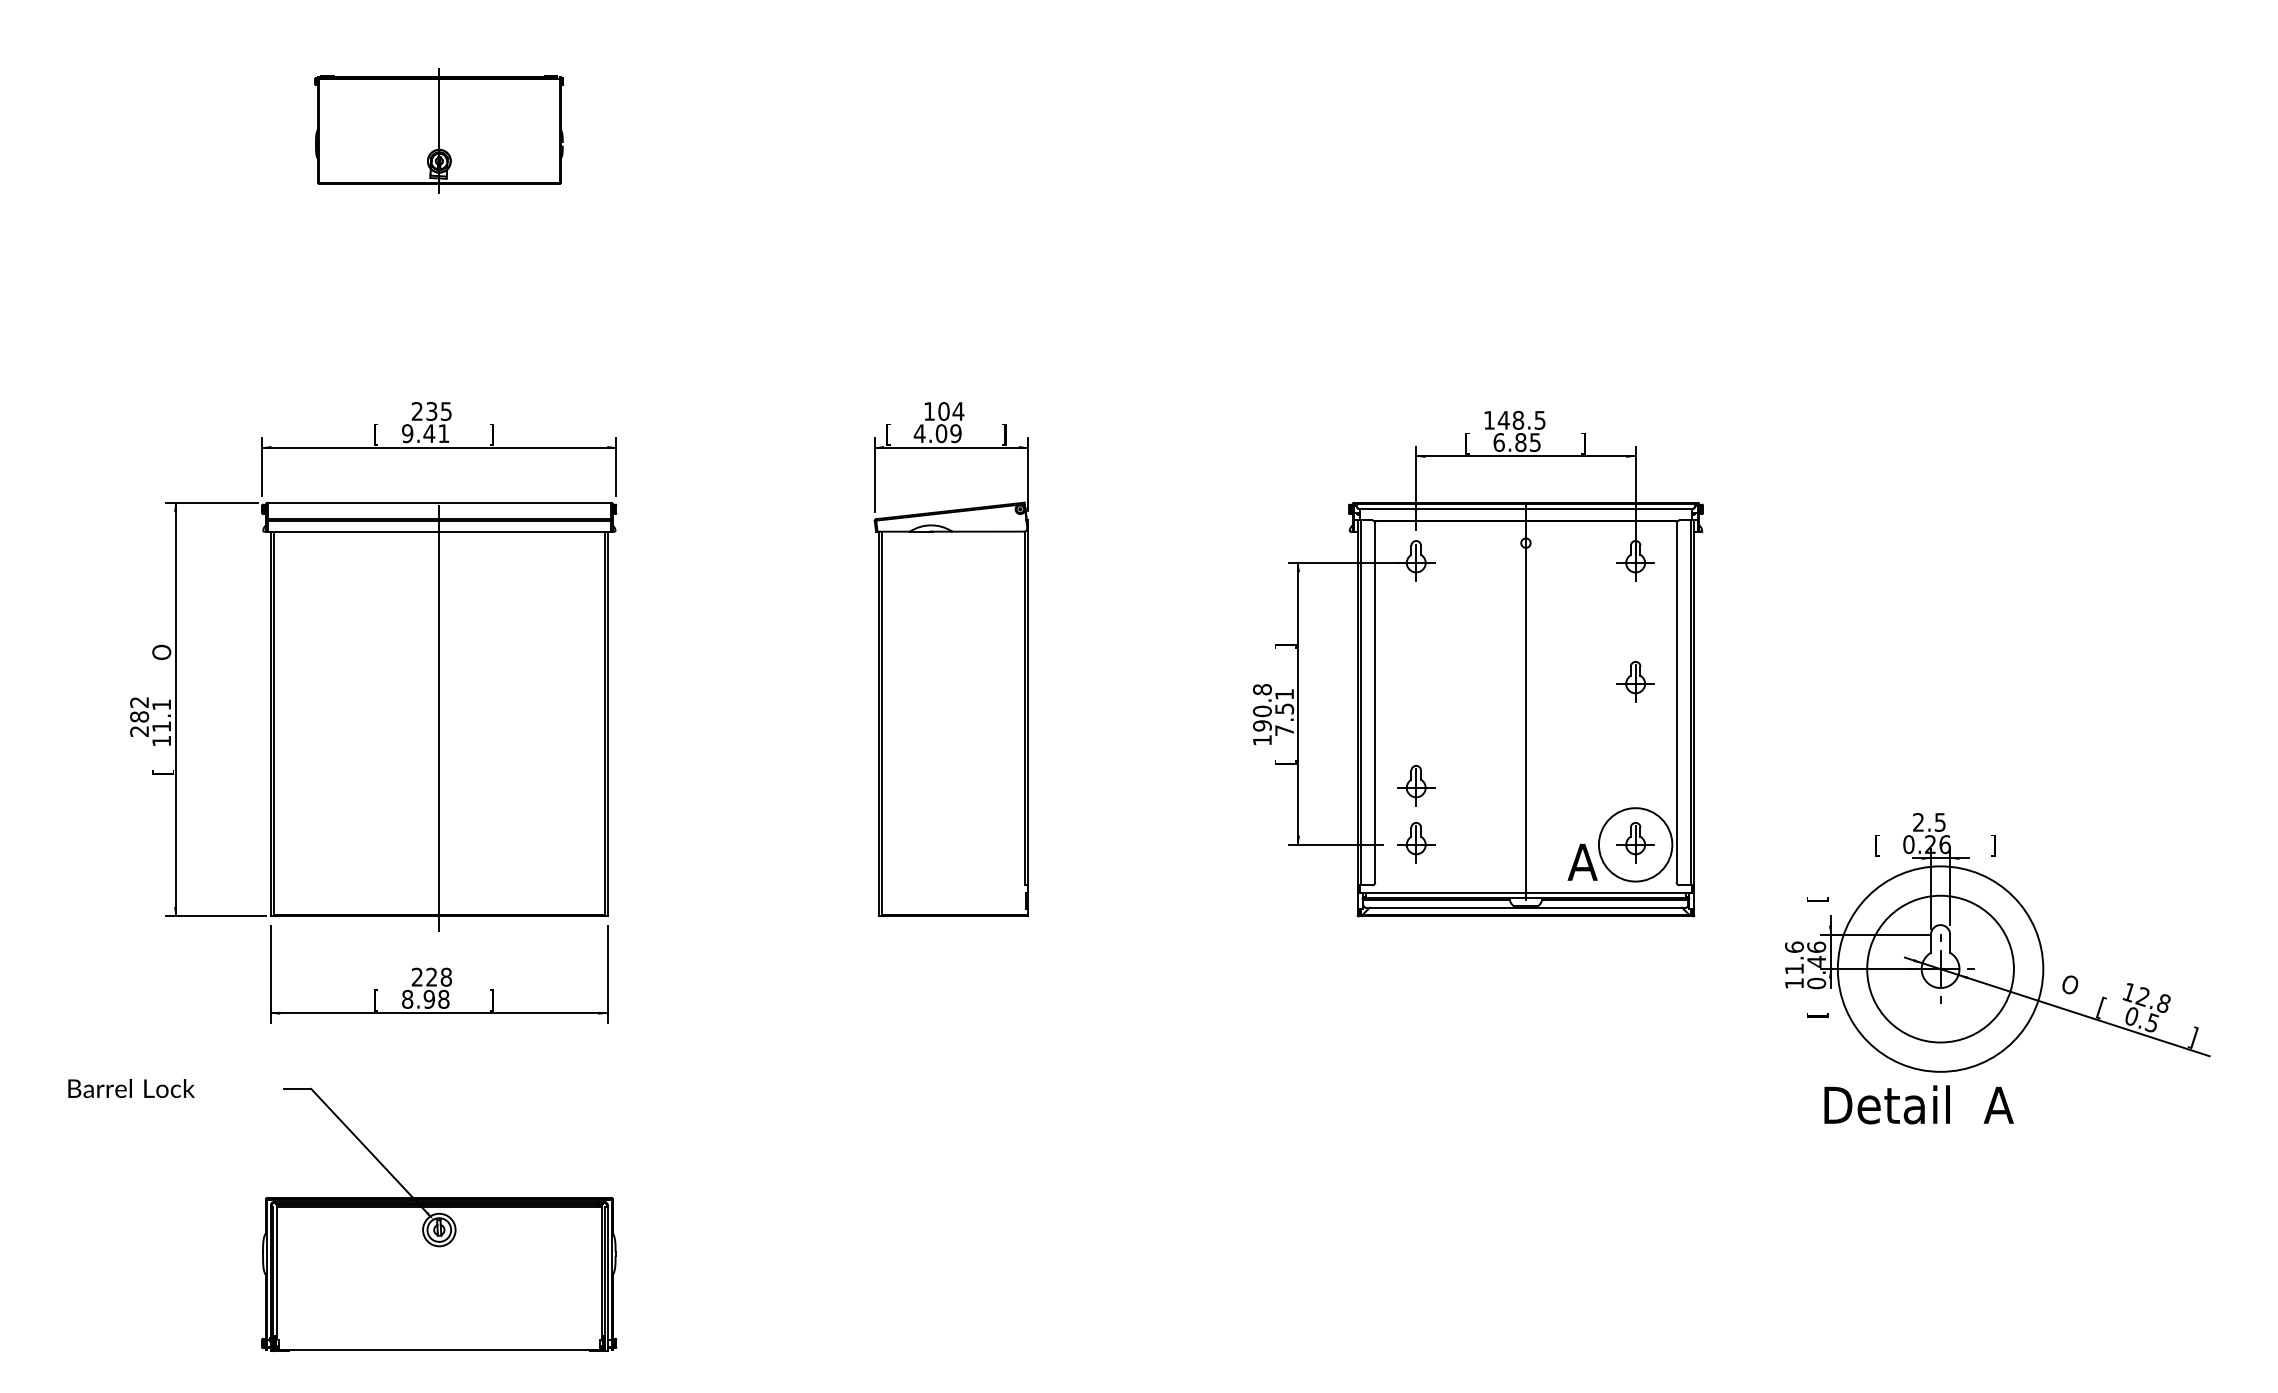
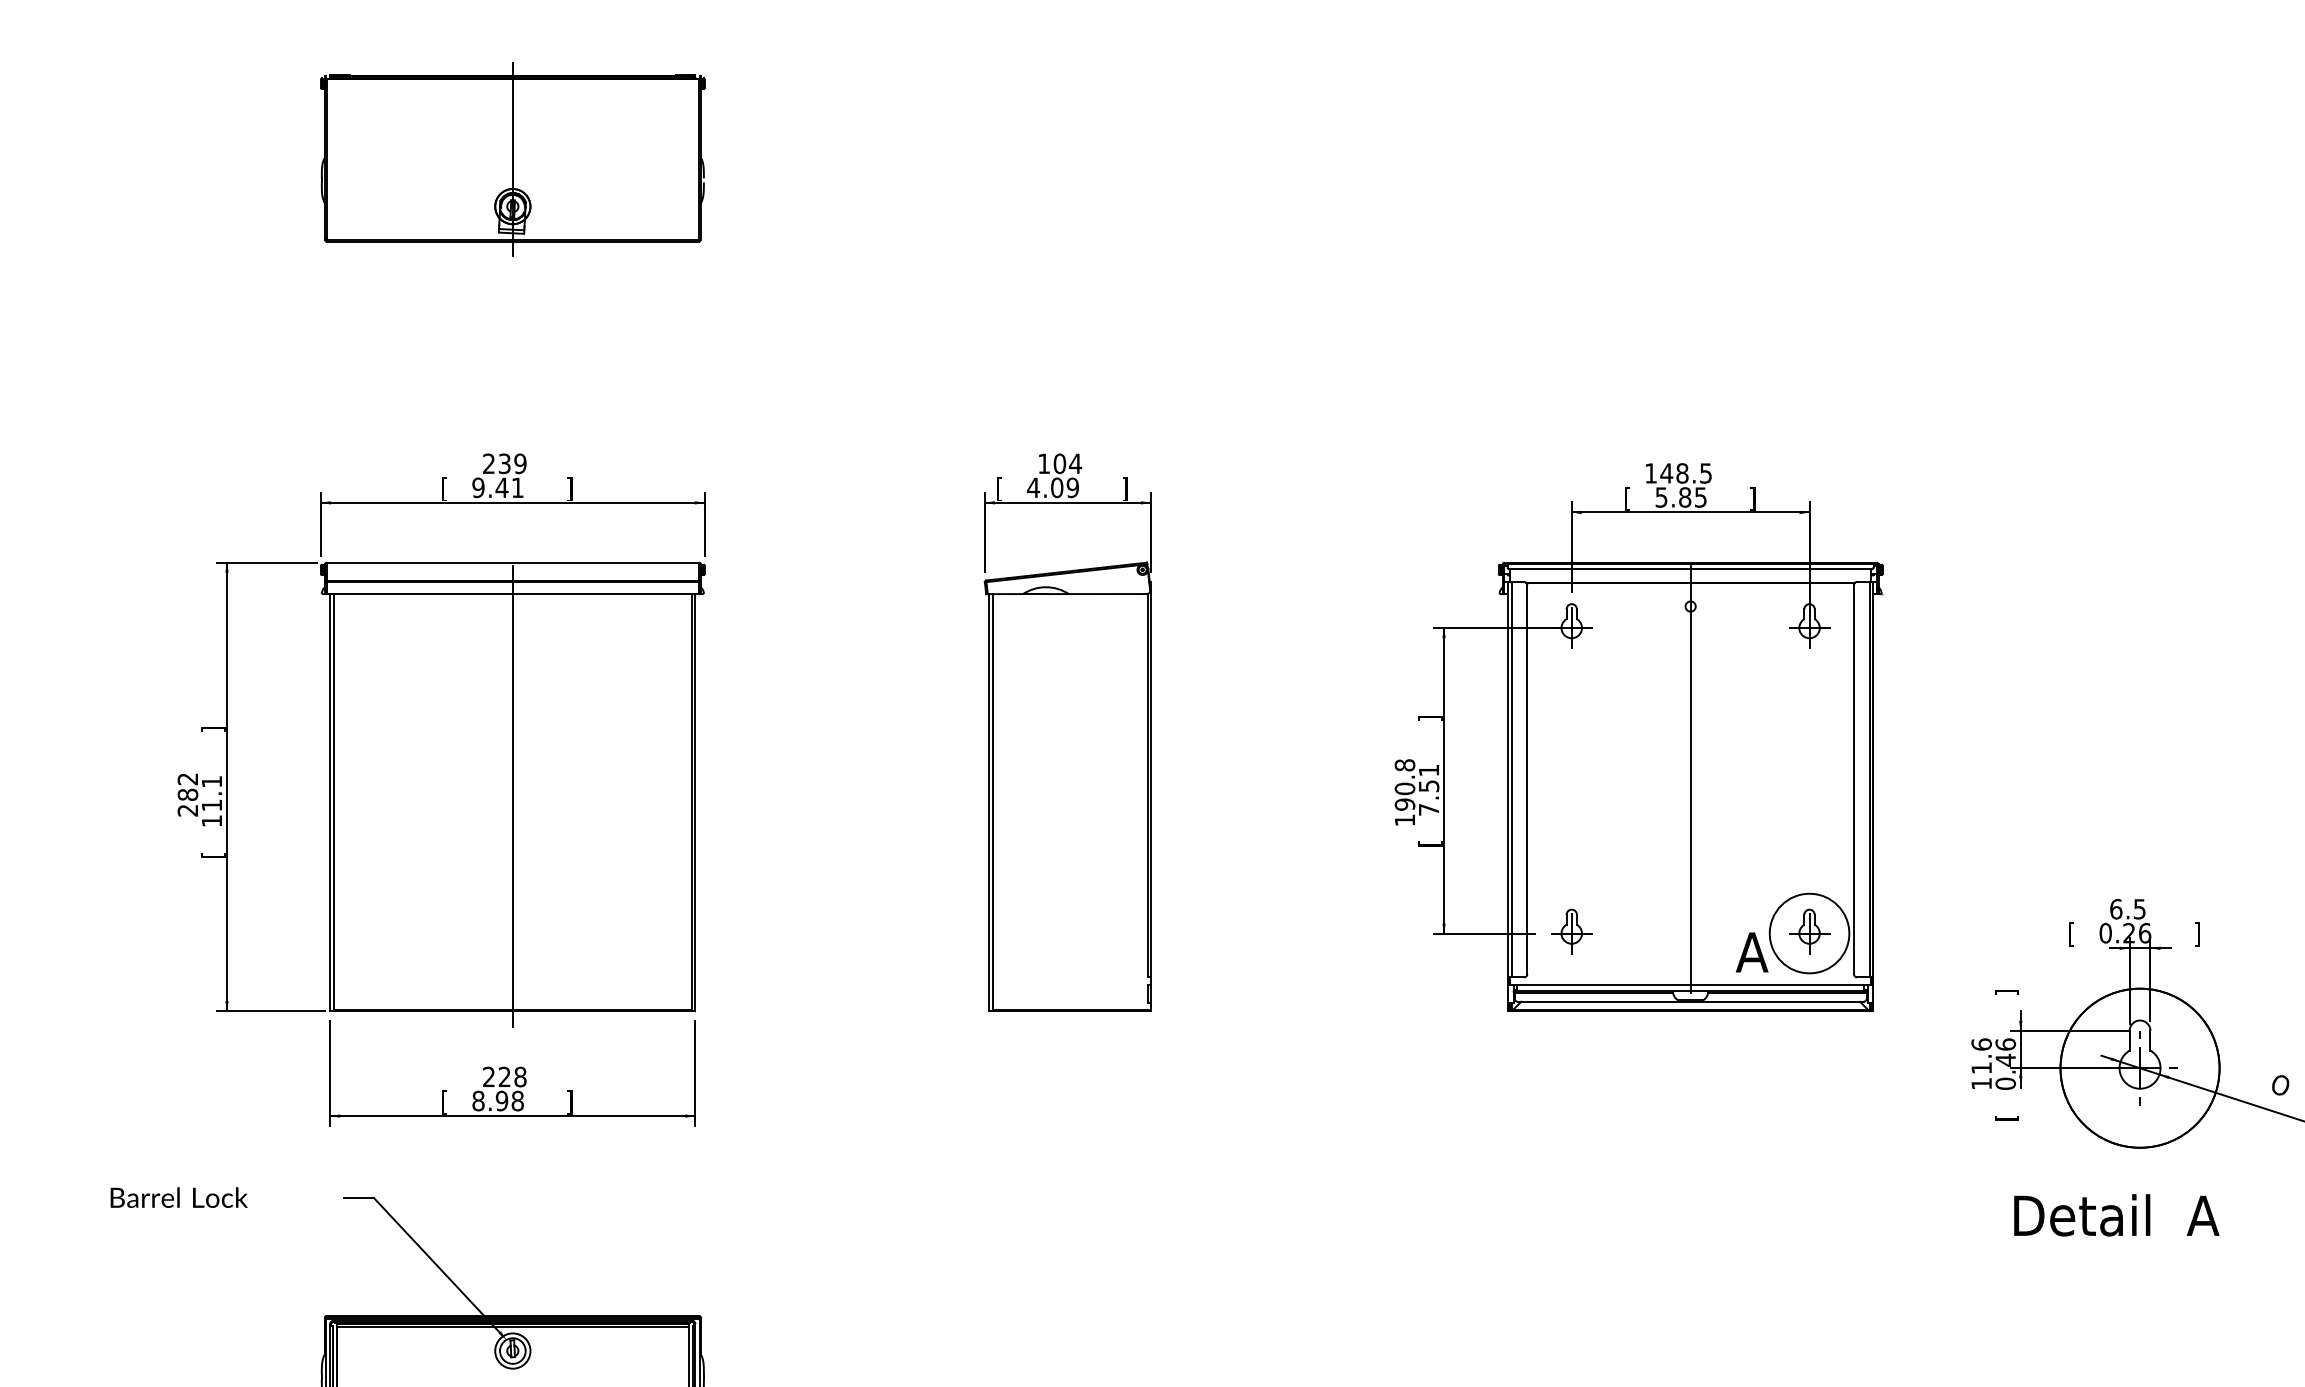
part: (439, 130) -> (513, 159), size x1.43
text: (445, 411) -> (519, 463), 235 -> 239
text: (1498, 442) -> (1660, 497), 6.85 -> 5.85
text: (162, 652) -> (212, 725), O -> ]
part: (1635, 681) -> (1809, 756), removed
part: (1416, 785) -> (1572, 869), removed
text: (1918, 822) -> (2116, 909), 2.5 -> 6.5
text: (1817, 899) -> (2006, 992), [ -> ]
circle: (1940, 968) -> (2139, 1067), size x0.71

